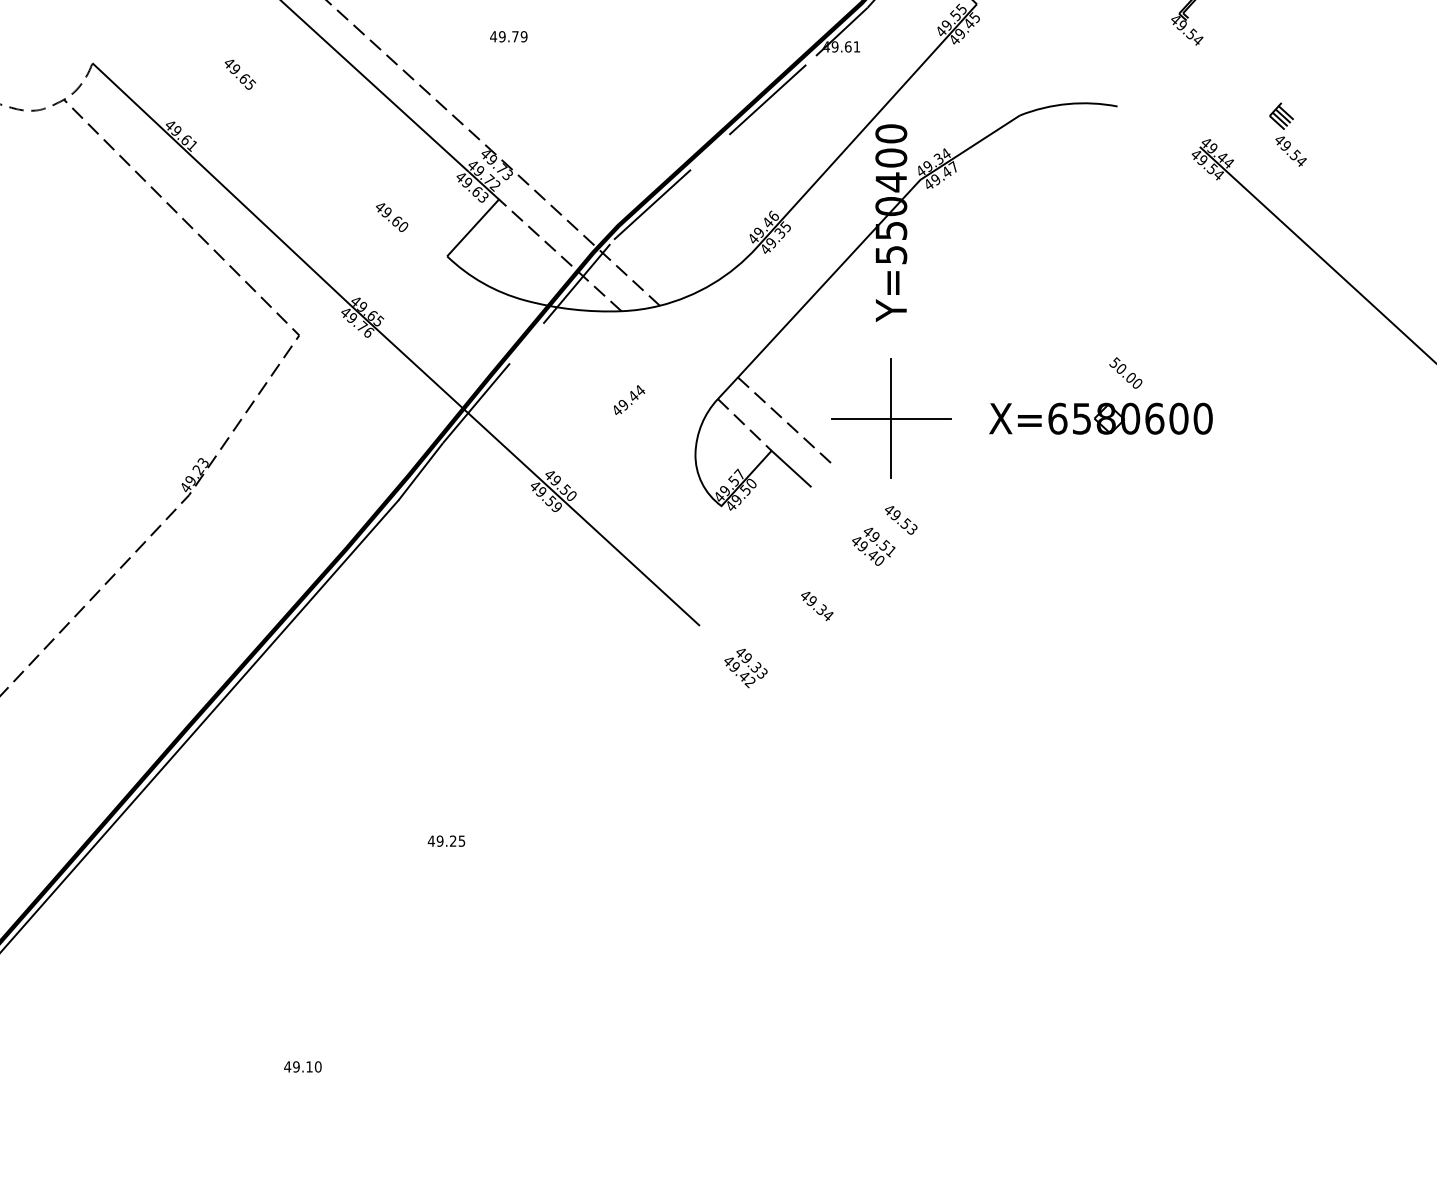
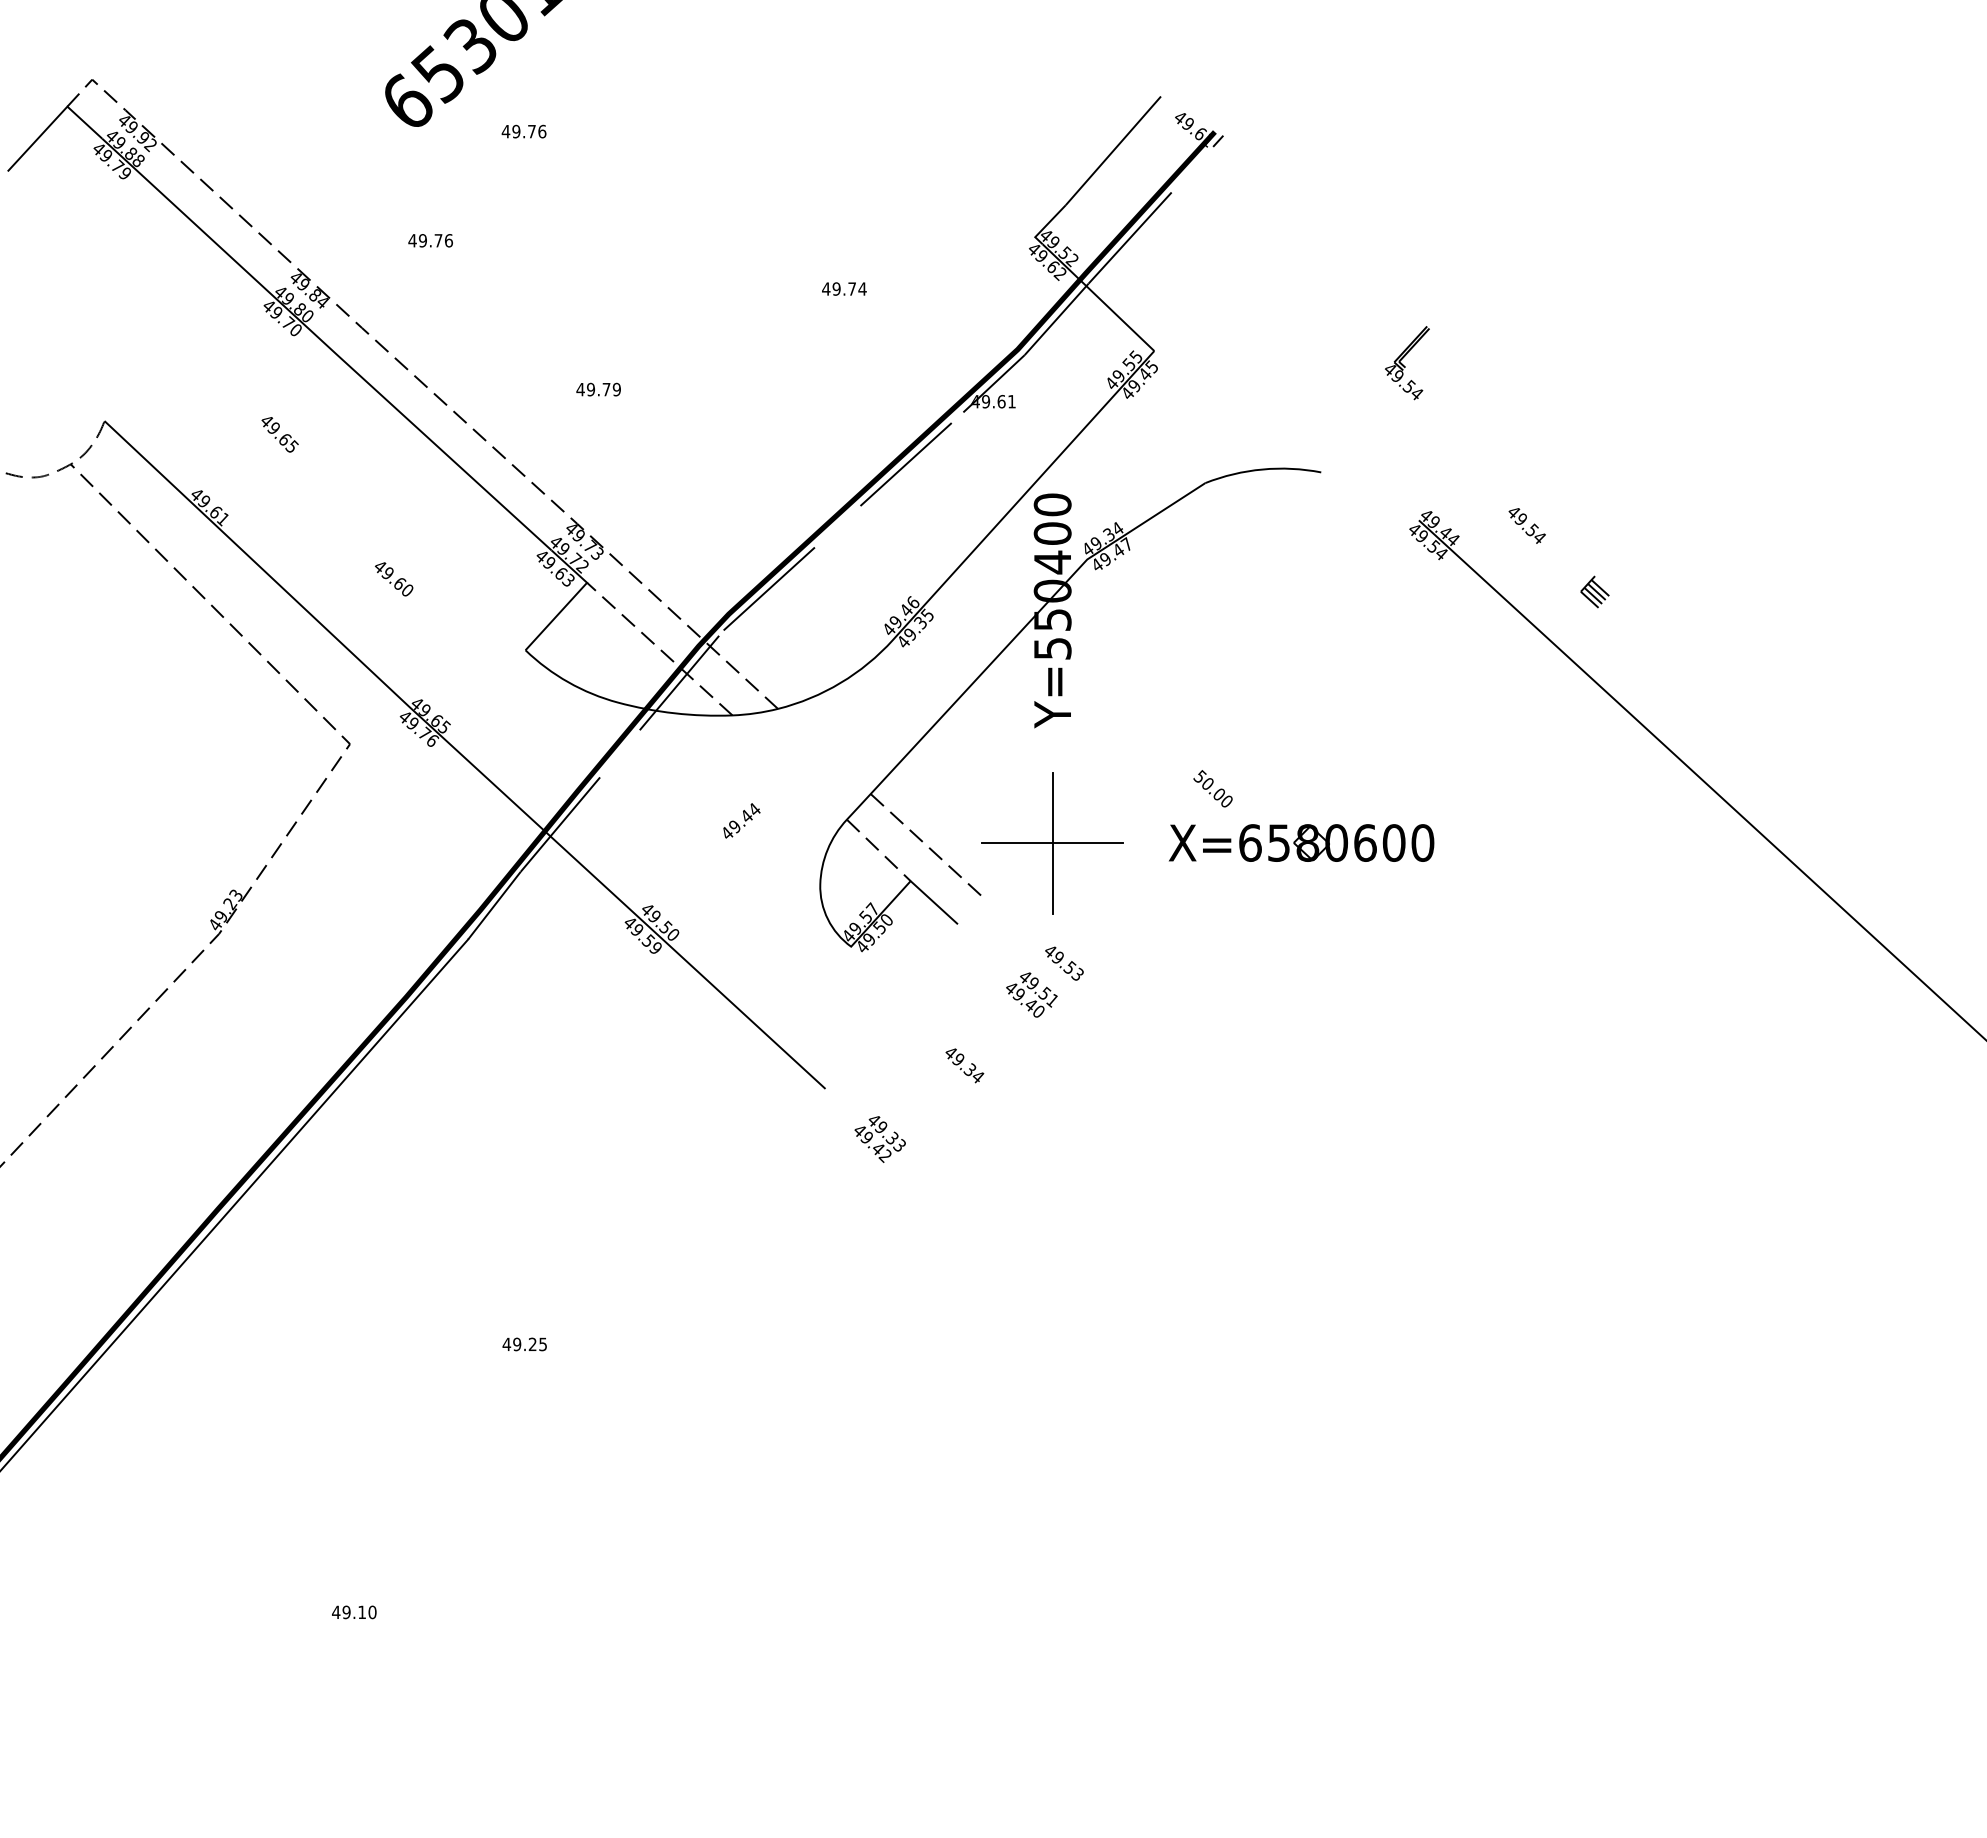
part: (1281, 115) -> (1594, 591), moved
text: (392, 217) -> (394, 579), moved
text: (1125, 372) -> (1212, 788), moved

